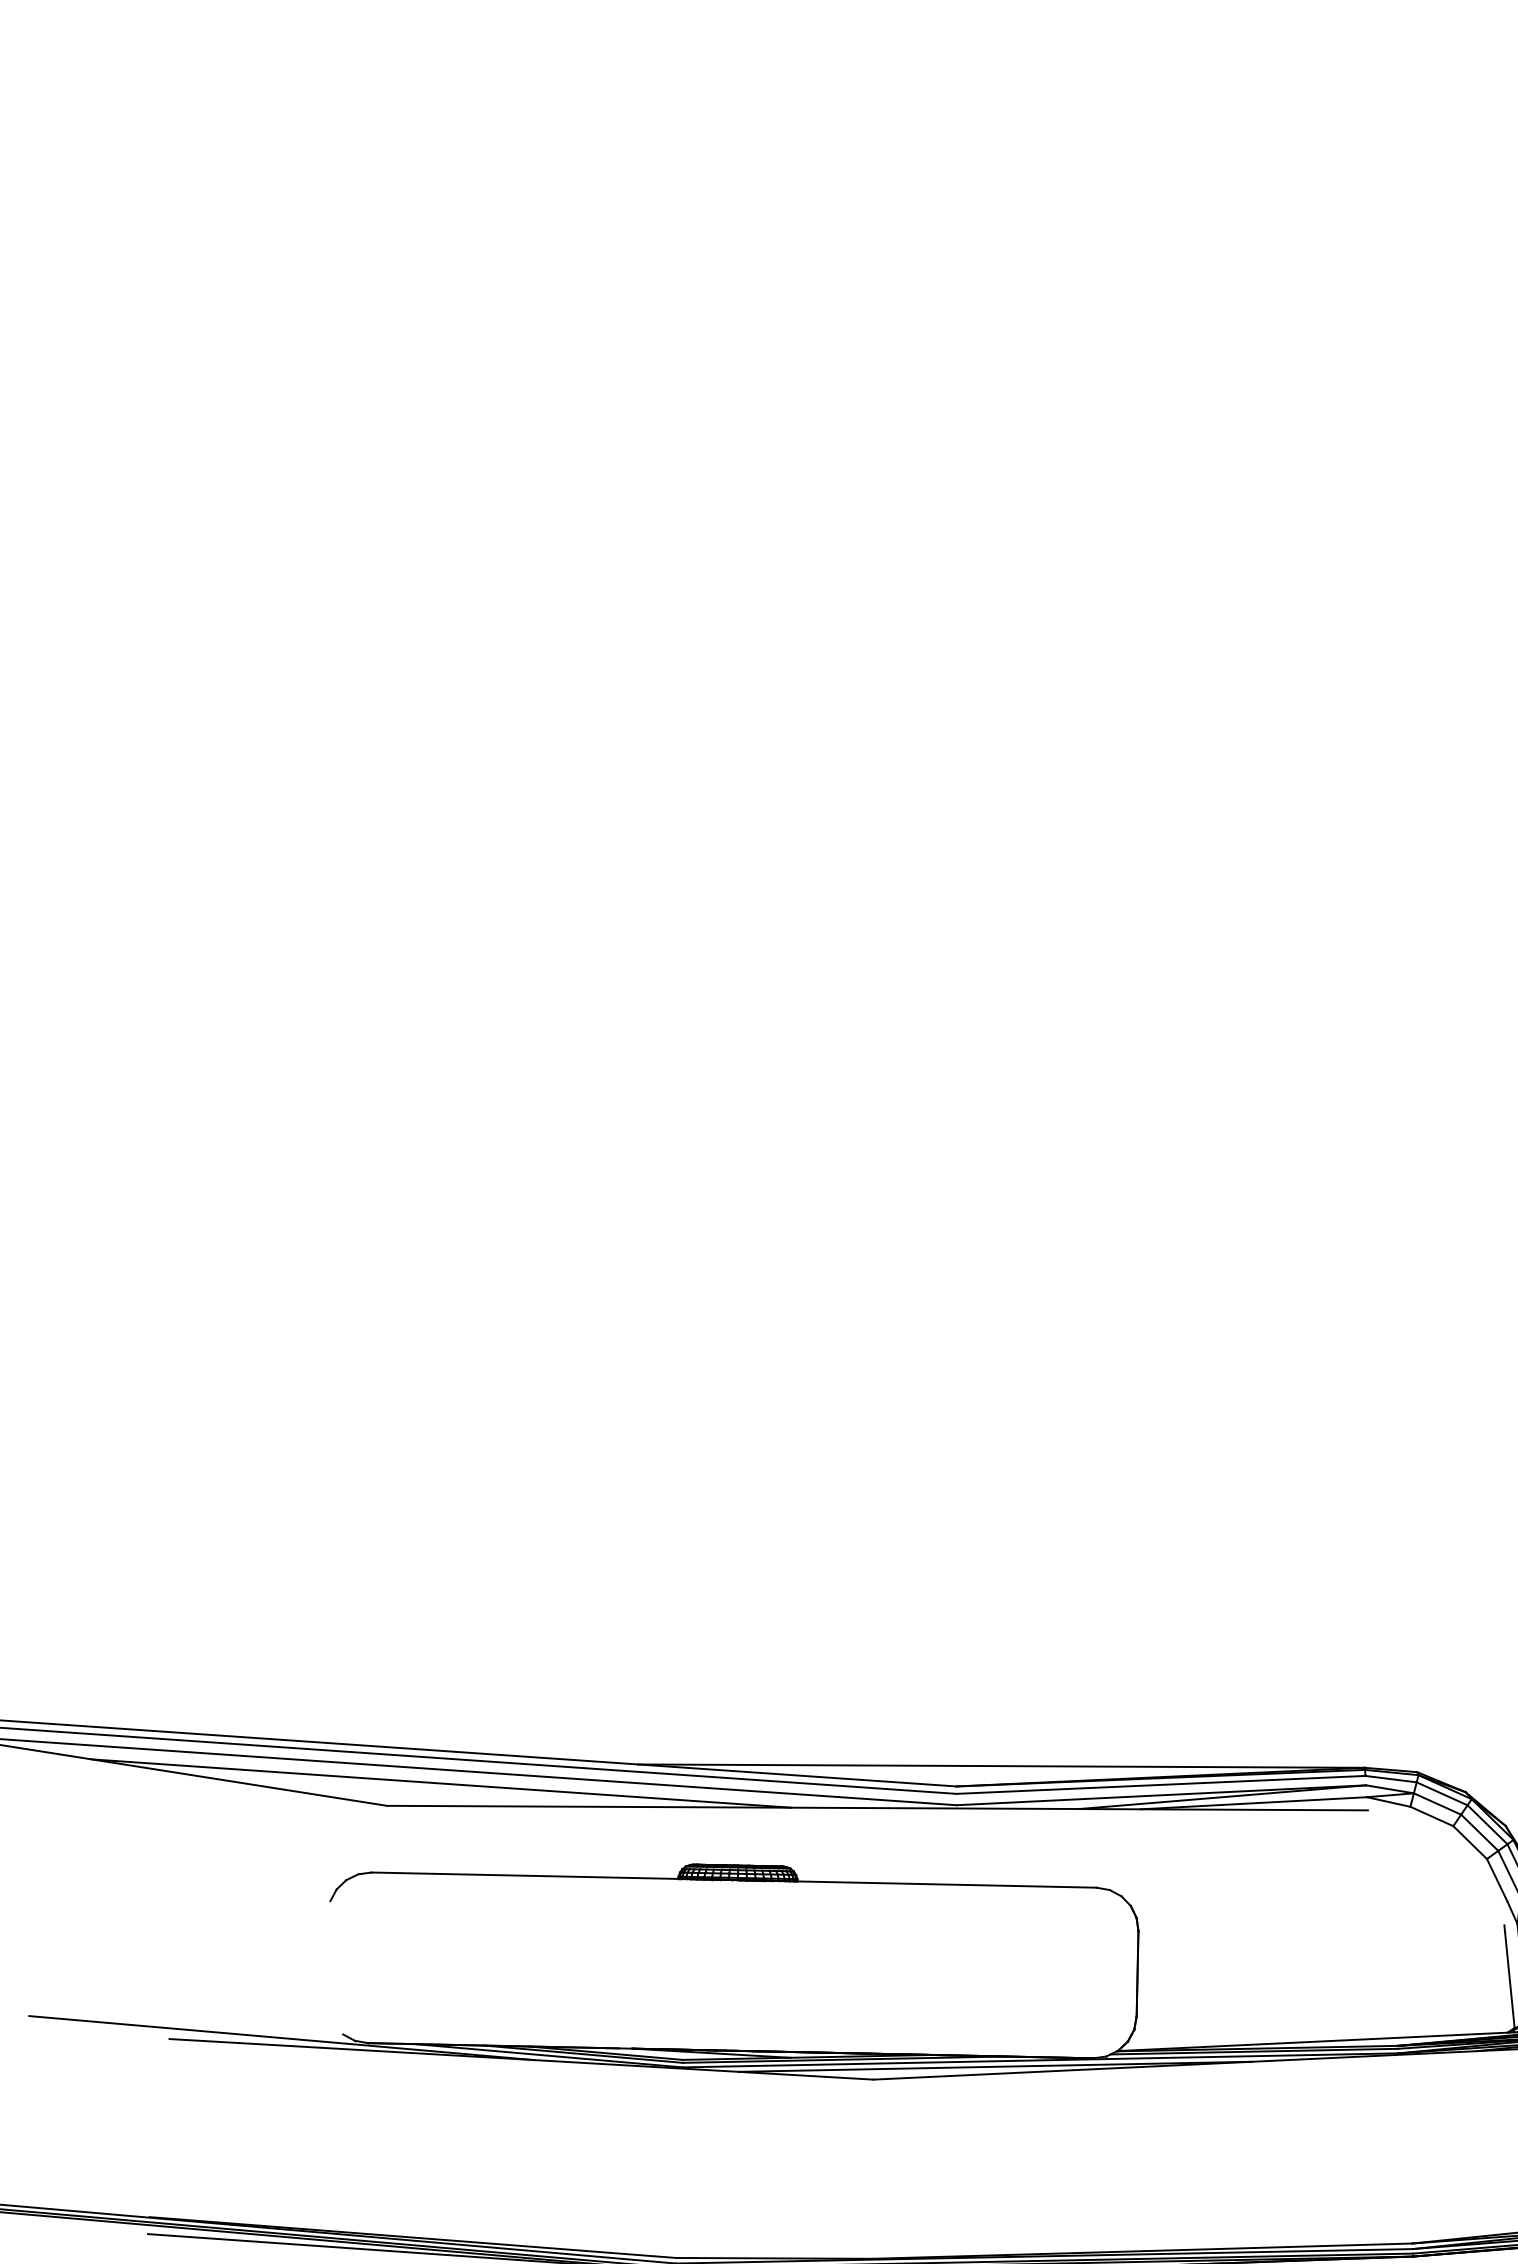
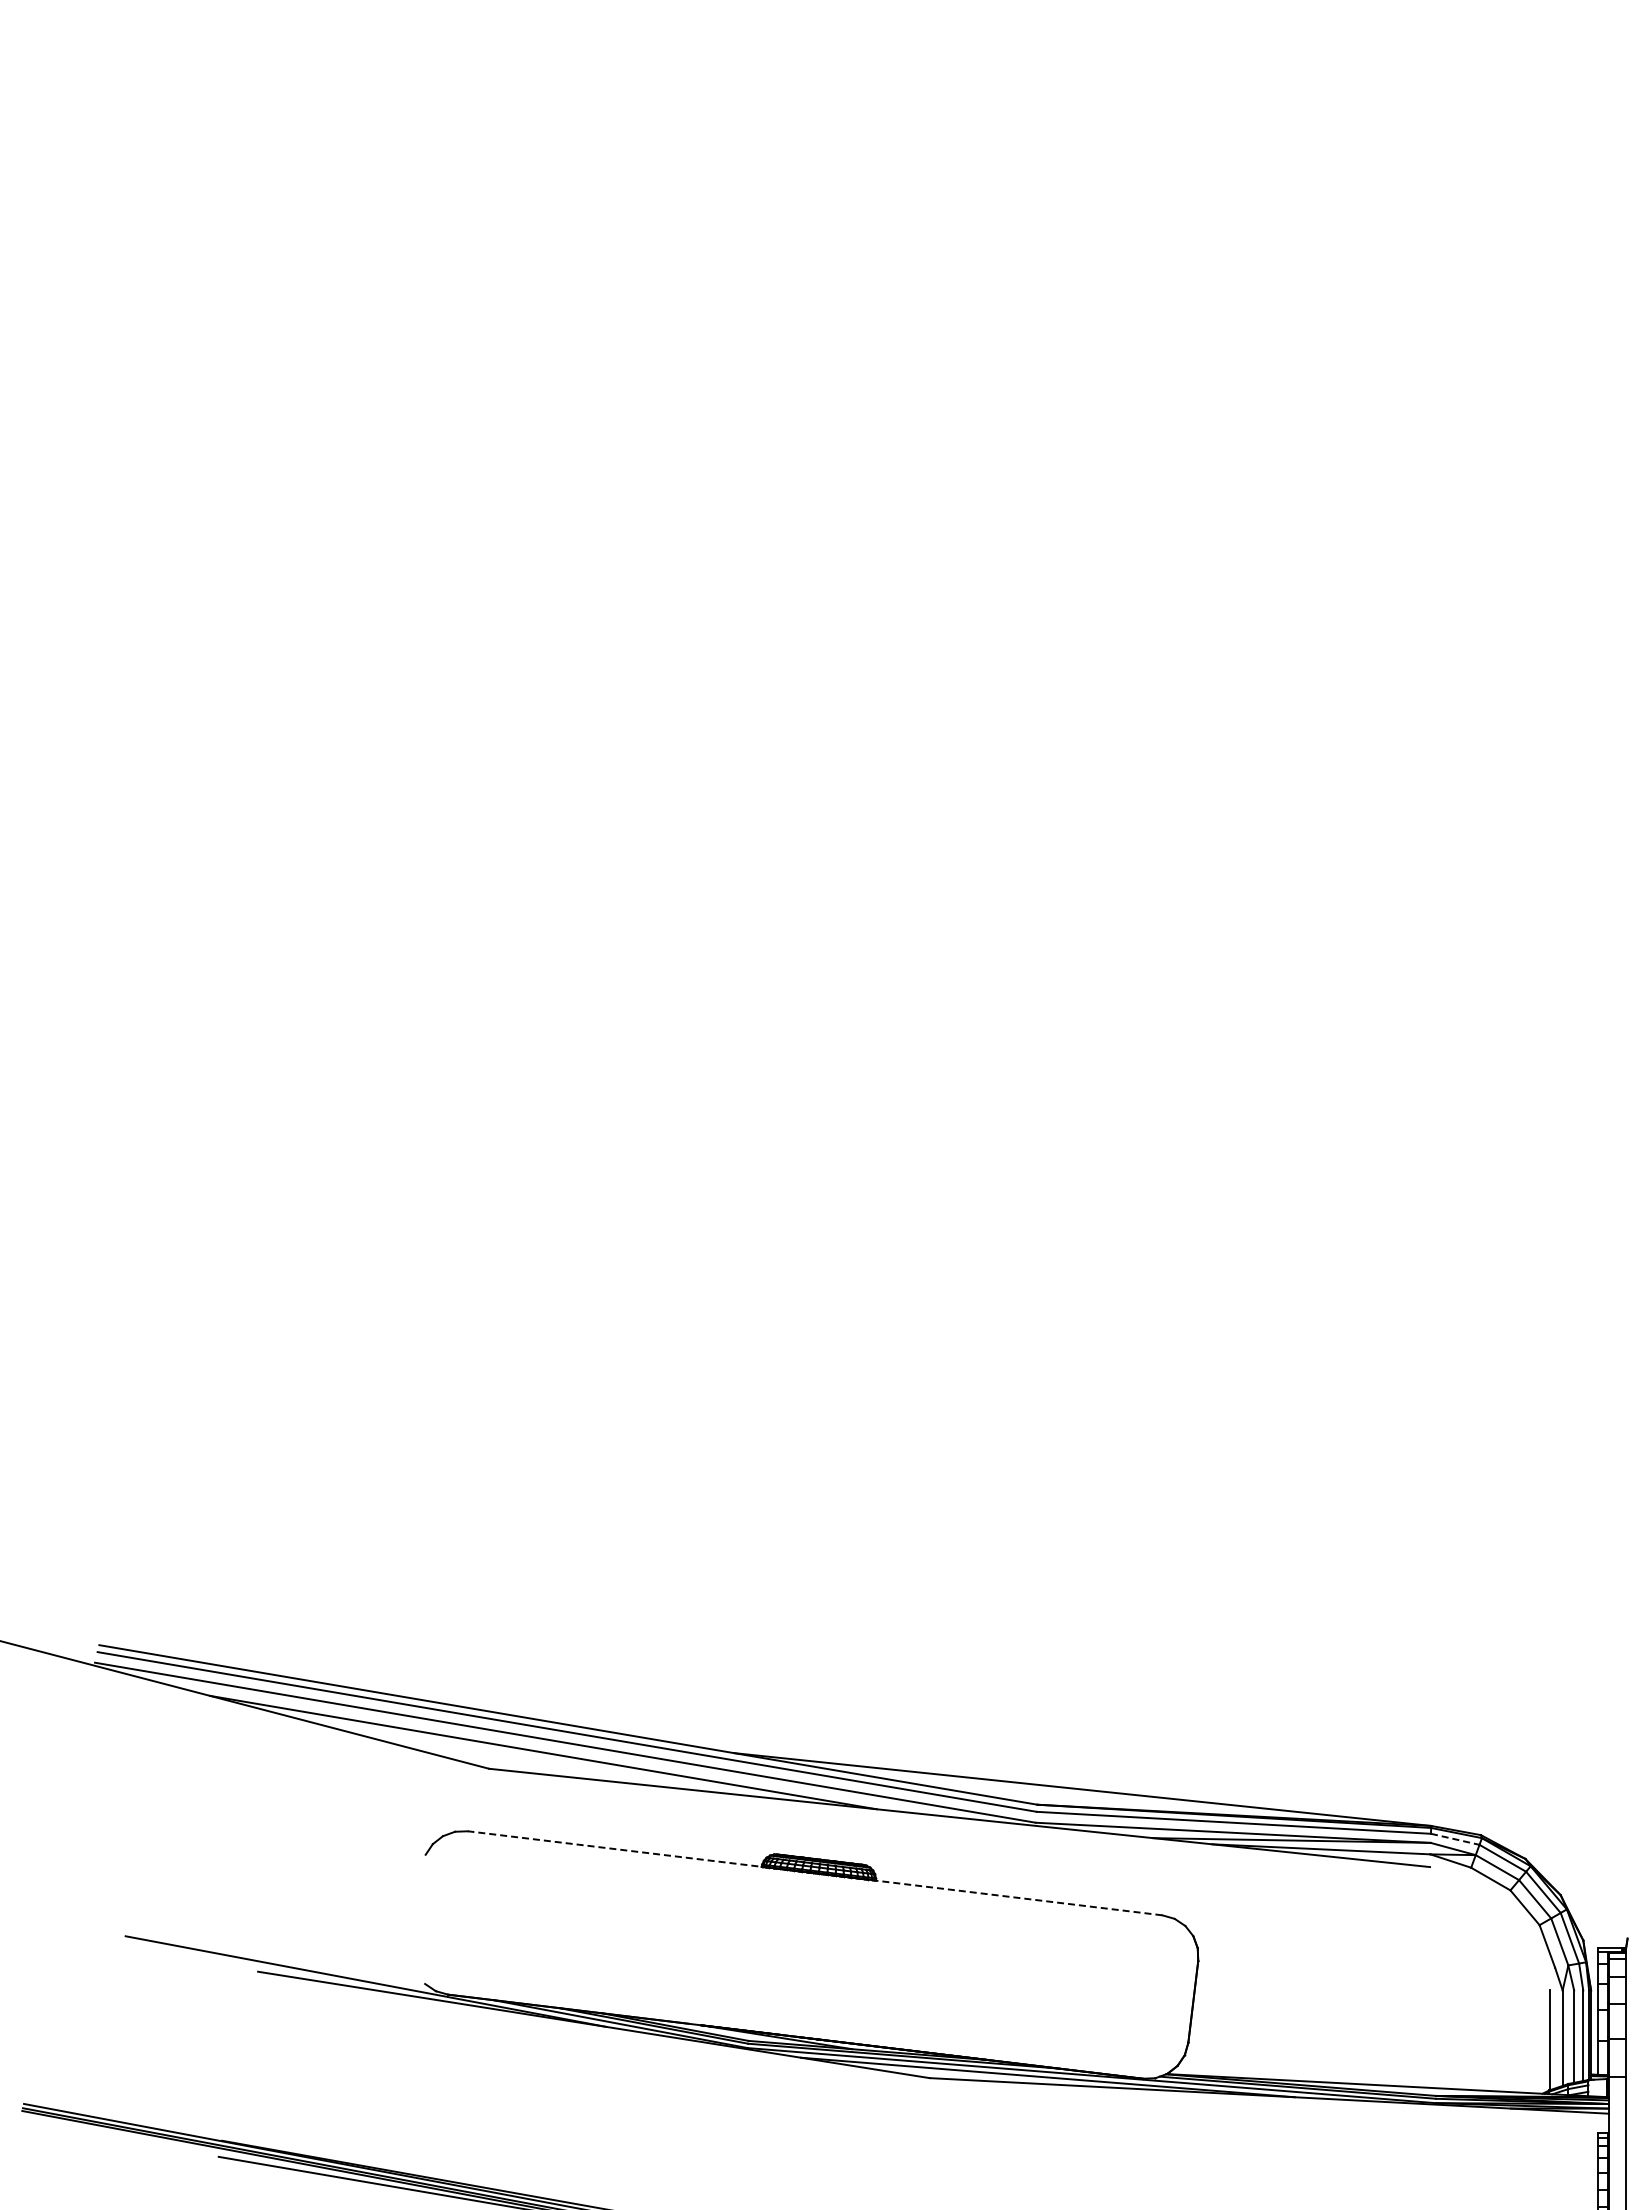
line: (1391, 1779) -> (1455, 1839), solid -> dashed
line: (734, 1880) -> (815, 1873), solid -> dashed

